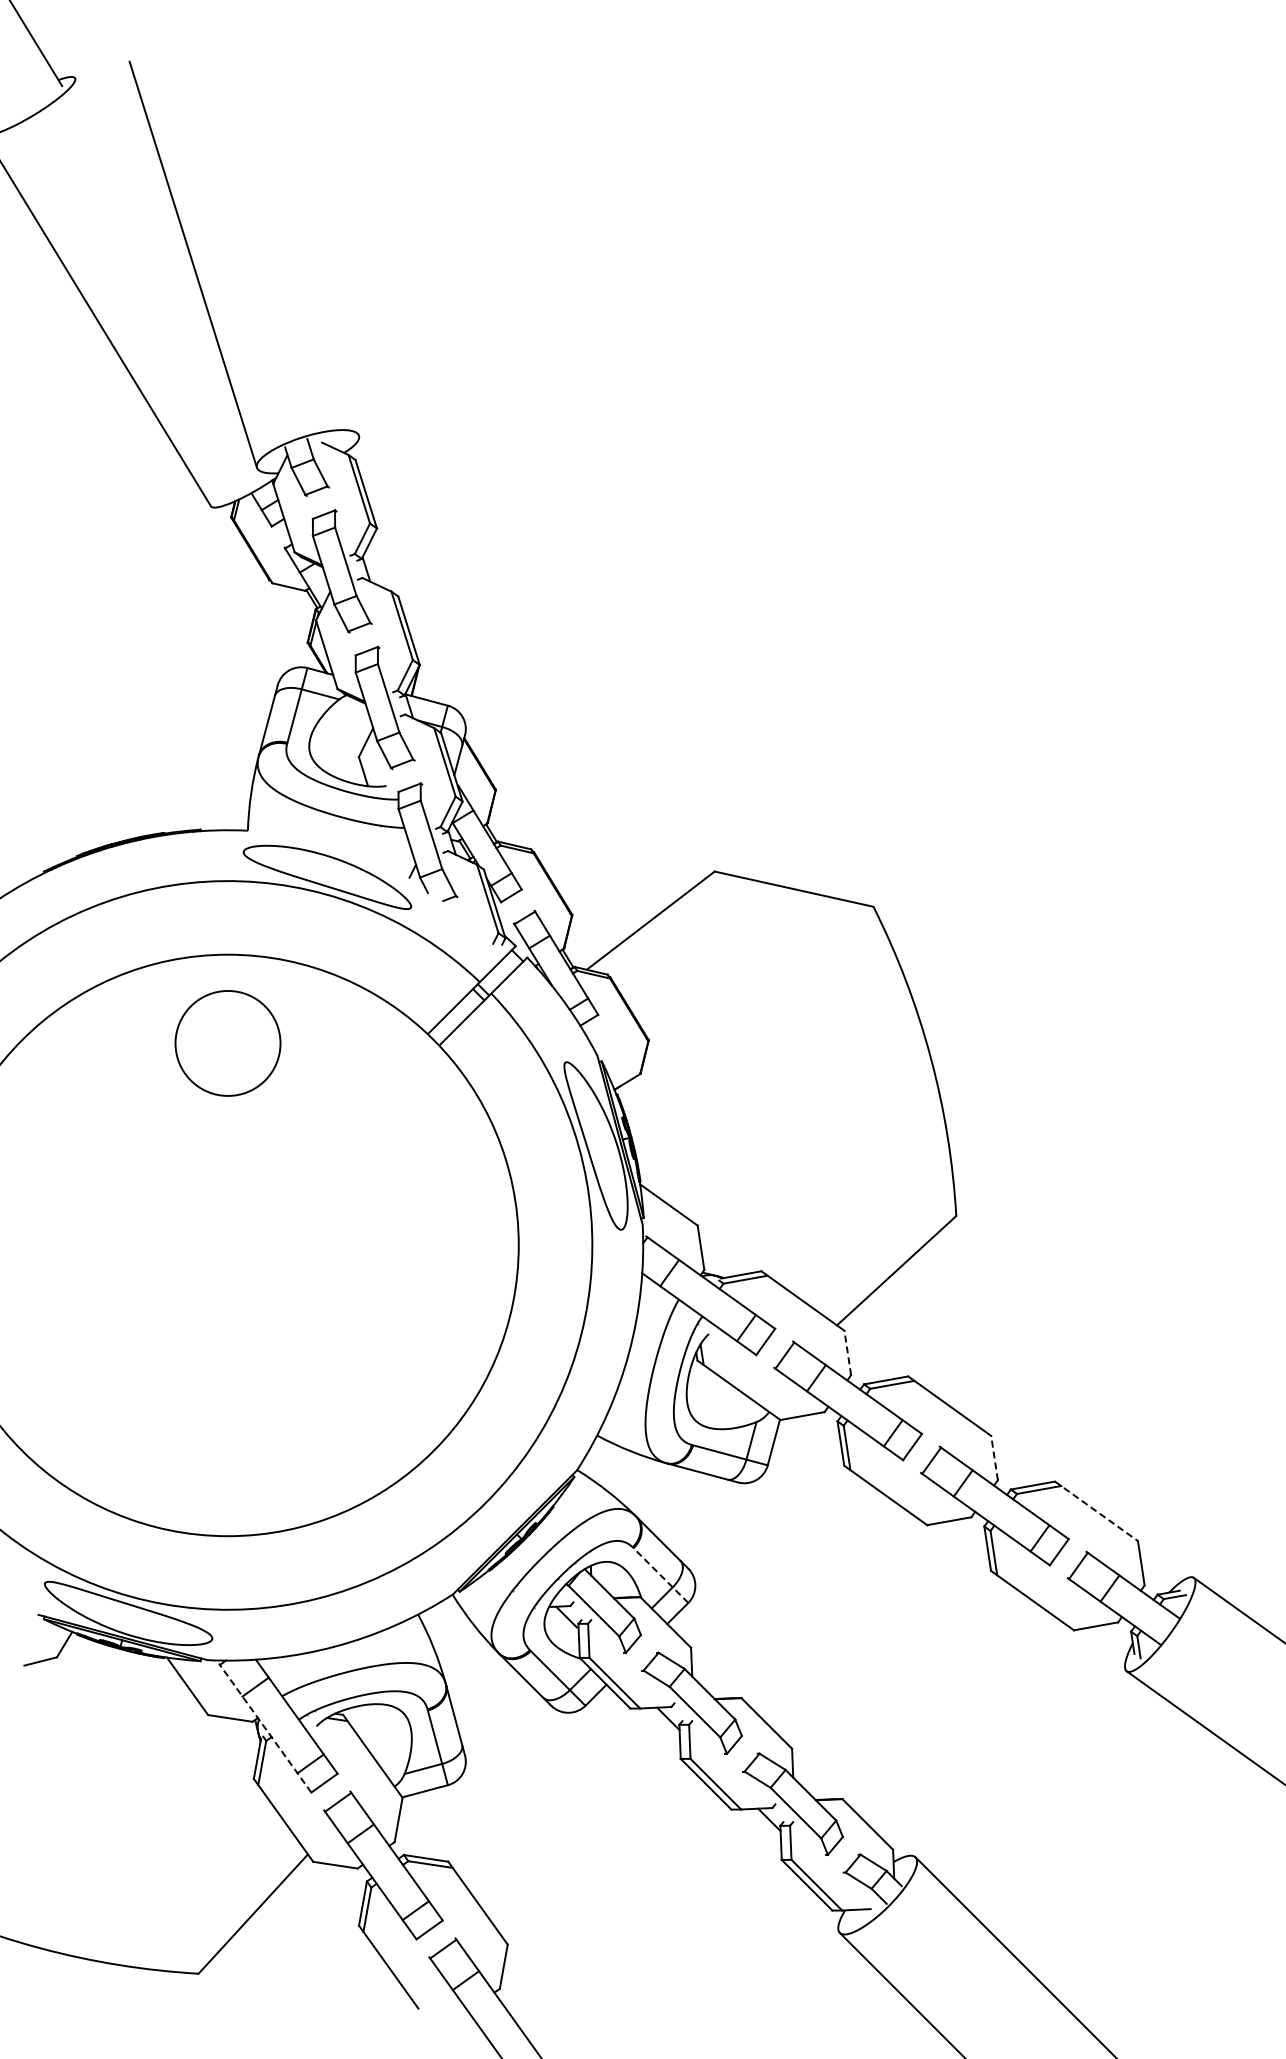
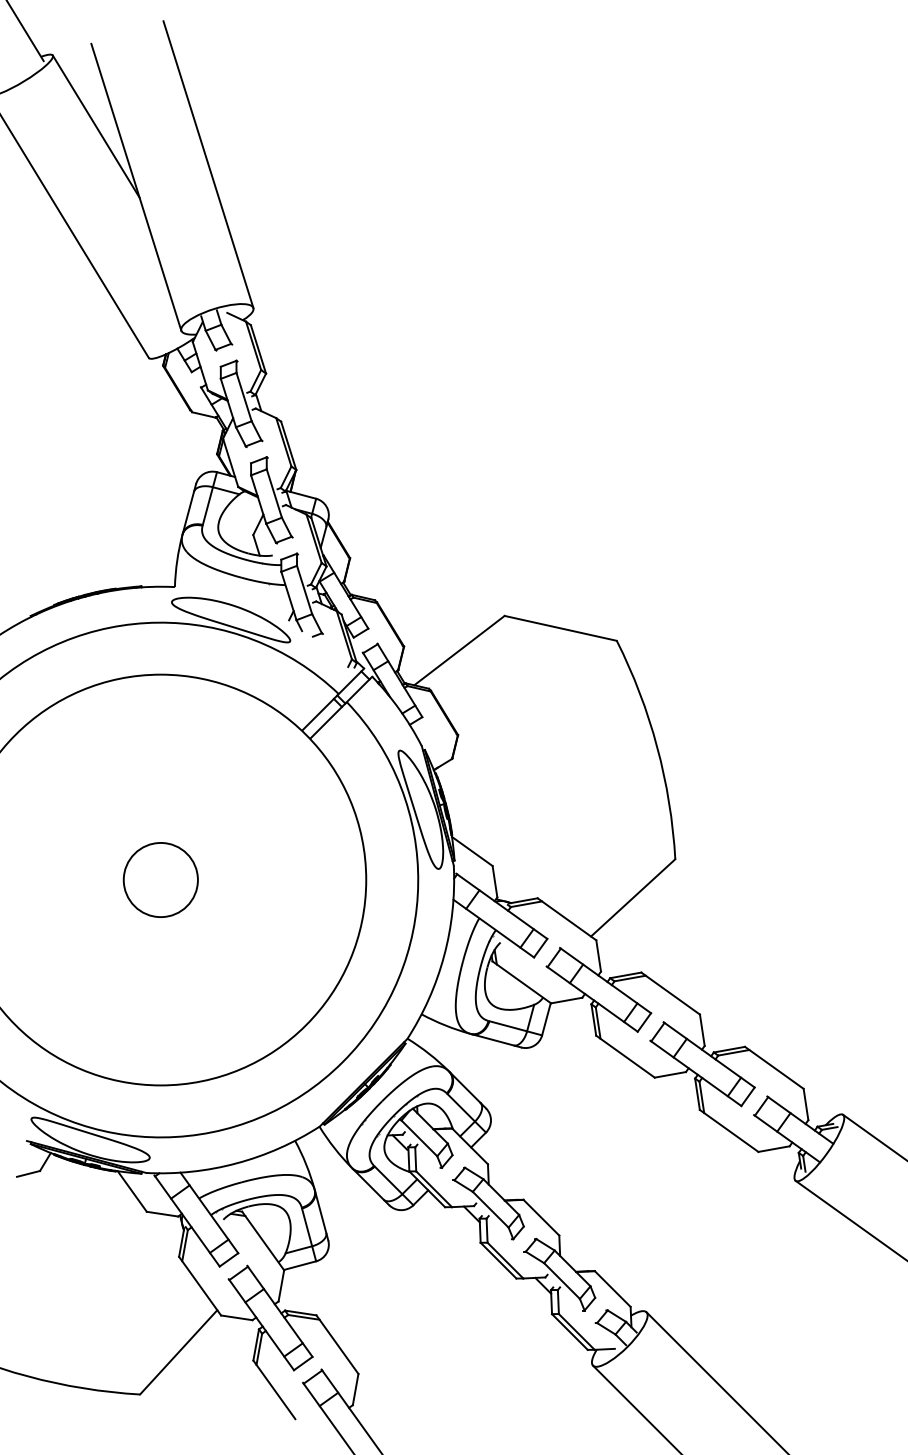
line: (136, 178) -> (96, 126), added
line: (295, 232) -> (208, 164), added
circle: (227, 1043) -> (160, 880), moved
line: (847, 1352) -> (598, 955), dashed -> solid
line: (994, 1457) -> (702, 1029), dashed -> solid
line: (1096, 1511) -> (774, 1067), dashed -> solid
line: (660, 1575) -> (466, 1113), dashed -> solid
line: (264, 1727) -> (186, 1220), dashed -> solid

